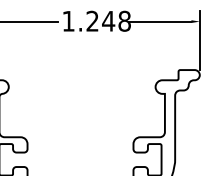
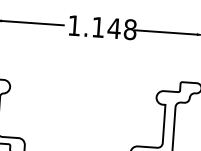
text: (92, 20) -> (98, 26), 1.248 -> 1.148

